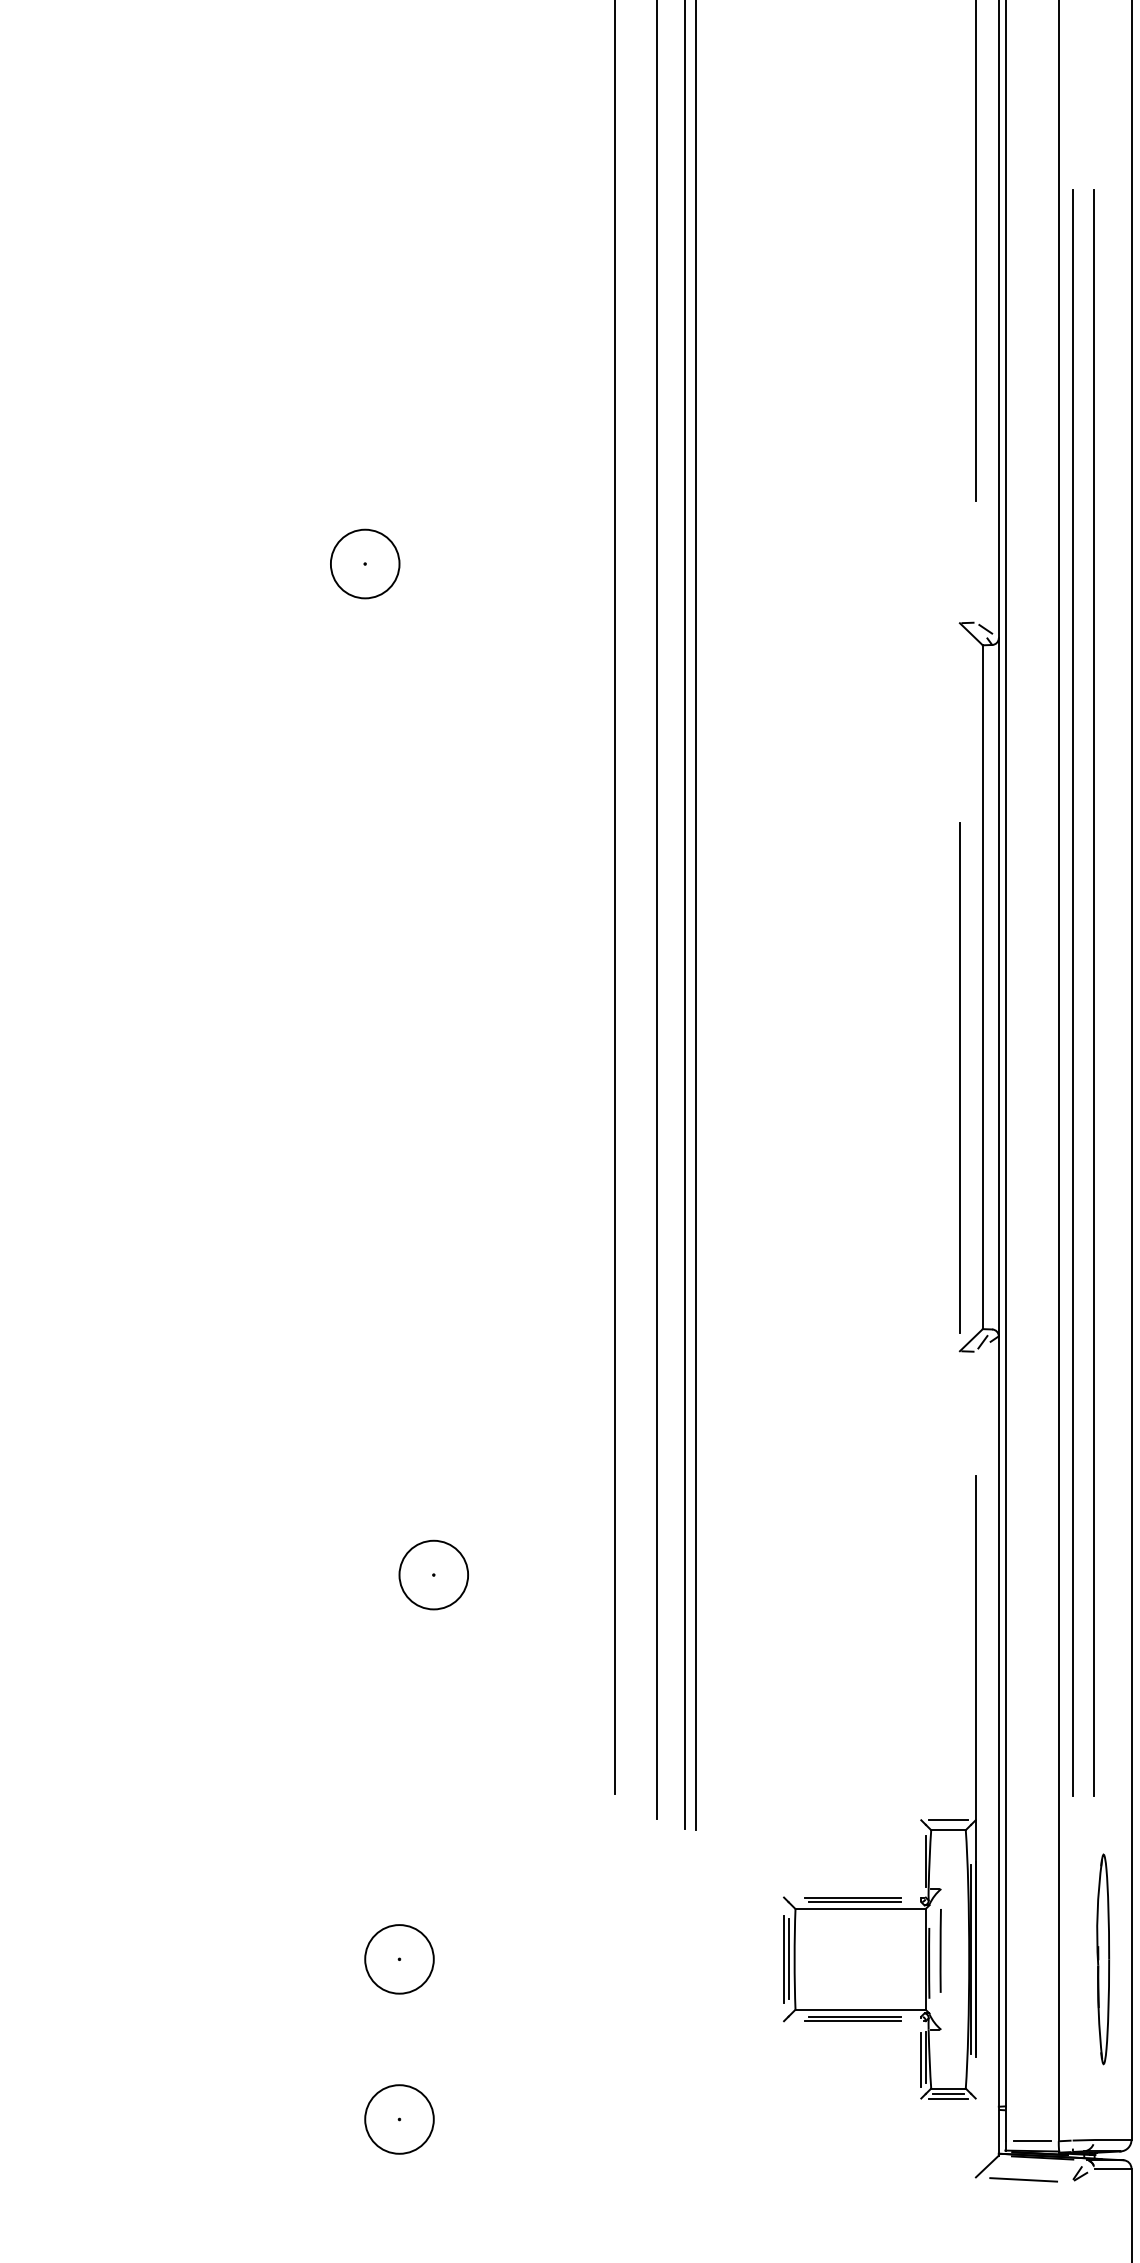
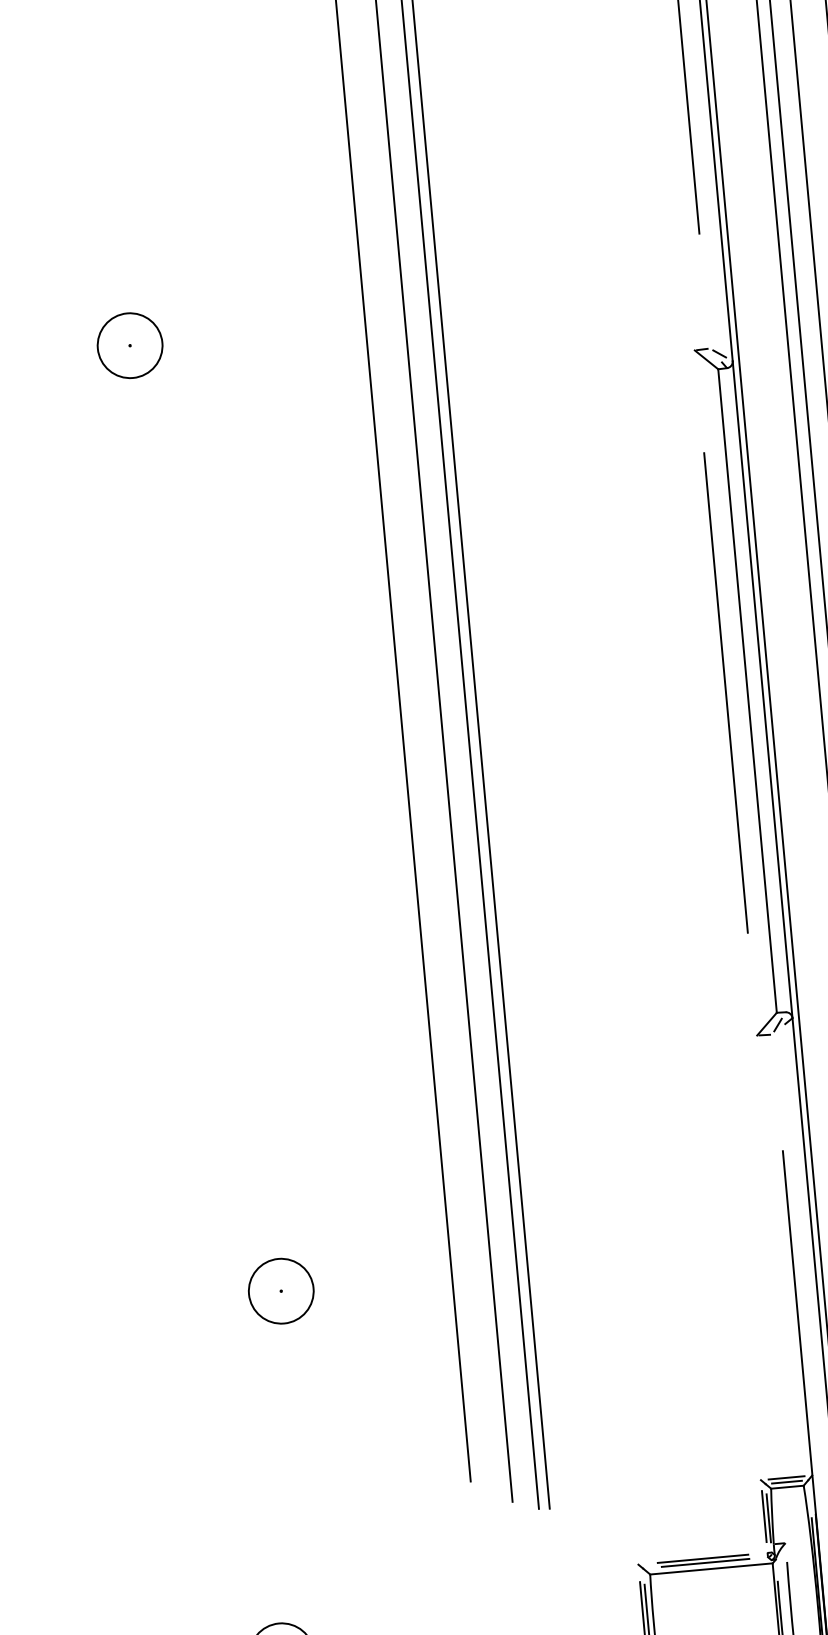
line: (959, 1077) -> (725, 692), moved
line: (948, 1824) -> (786, 1481), added
line: (921, 1858) -> (764, 1516), added

